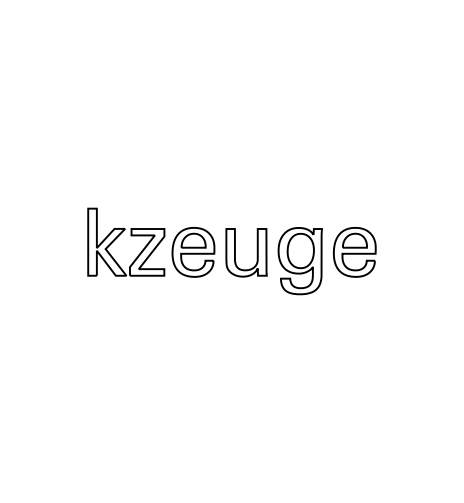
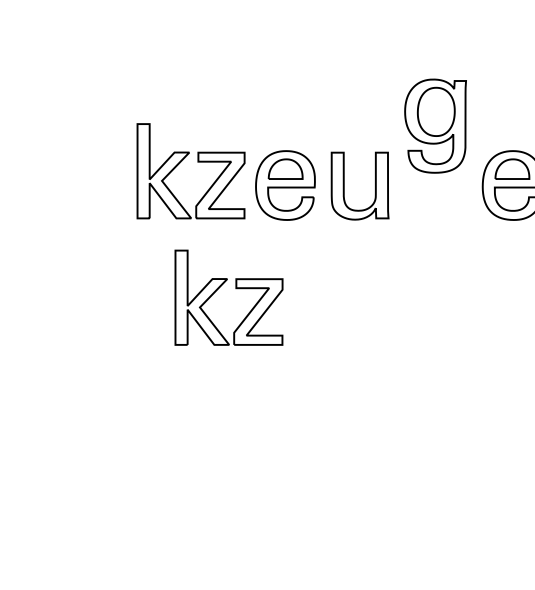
part: (299, 261) -> (434, 126), moved
part: (157, 326) -> (234, 289), added

